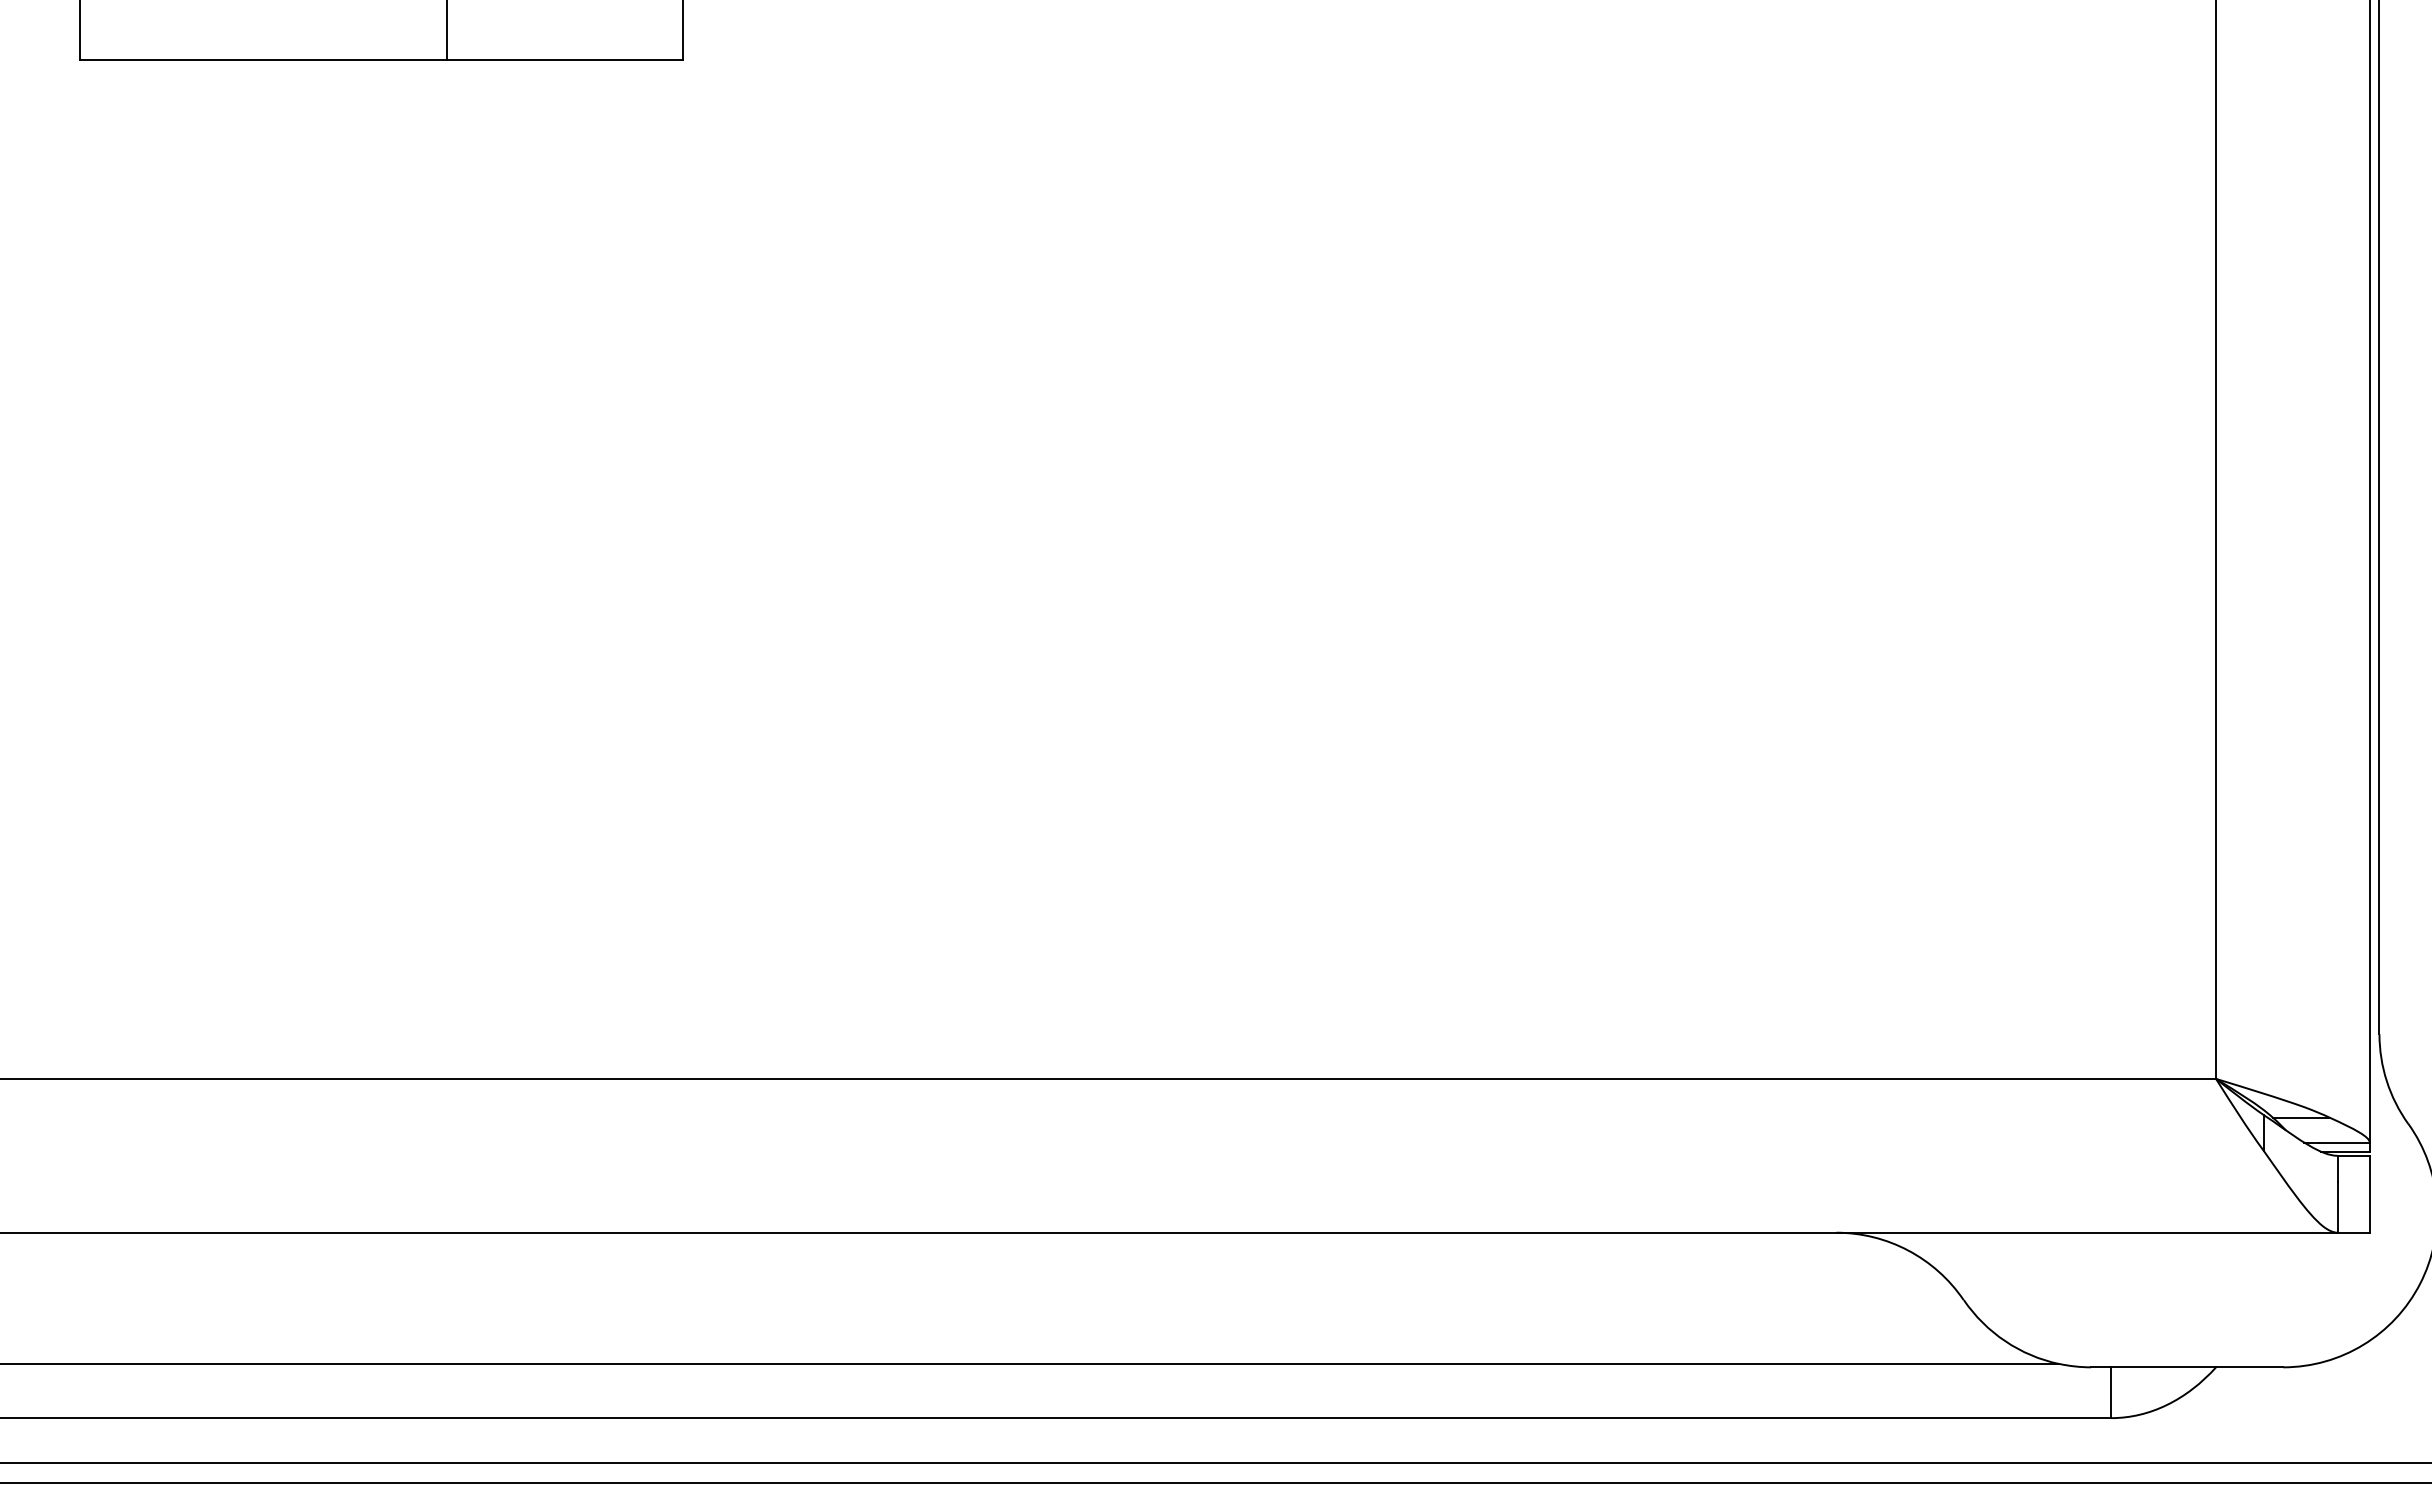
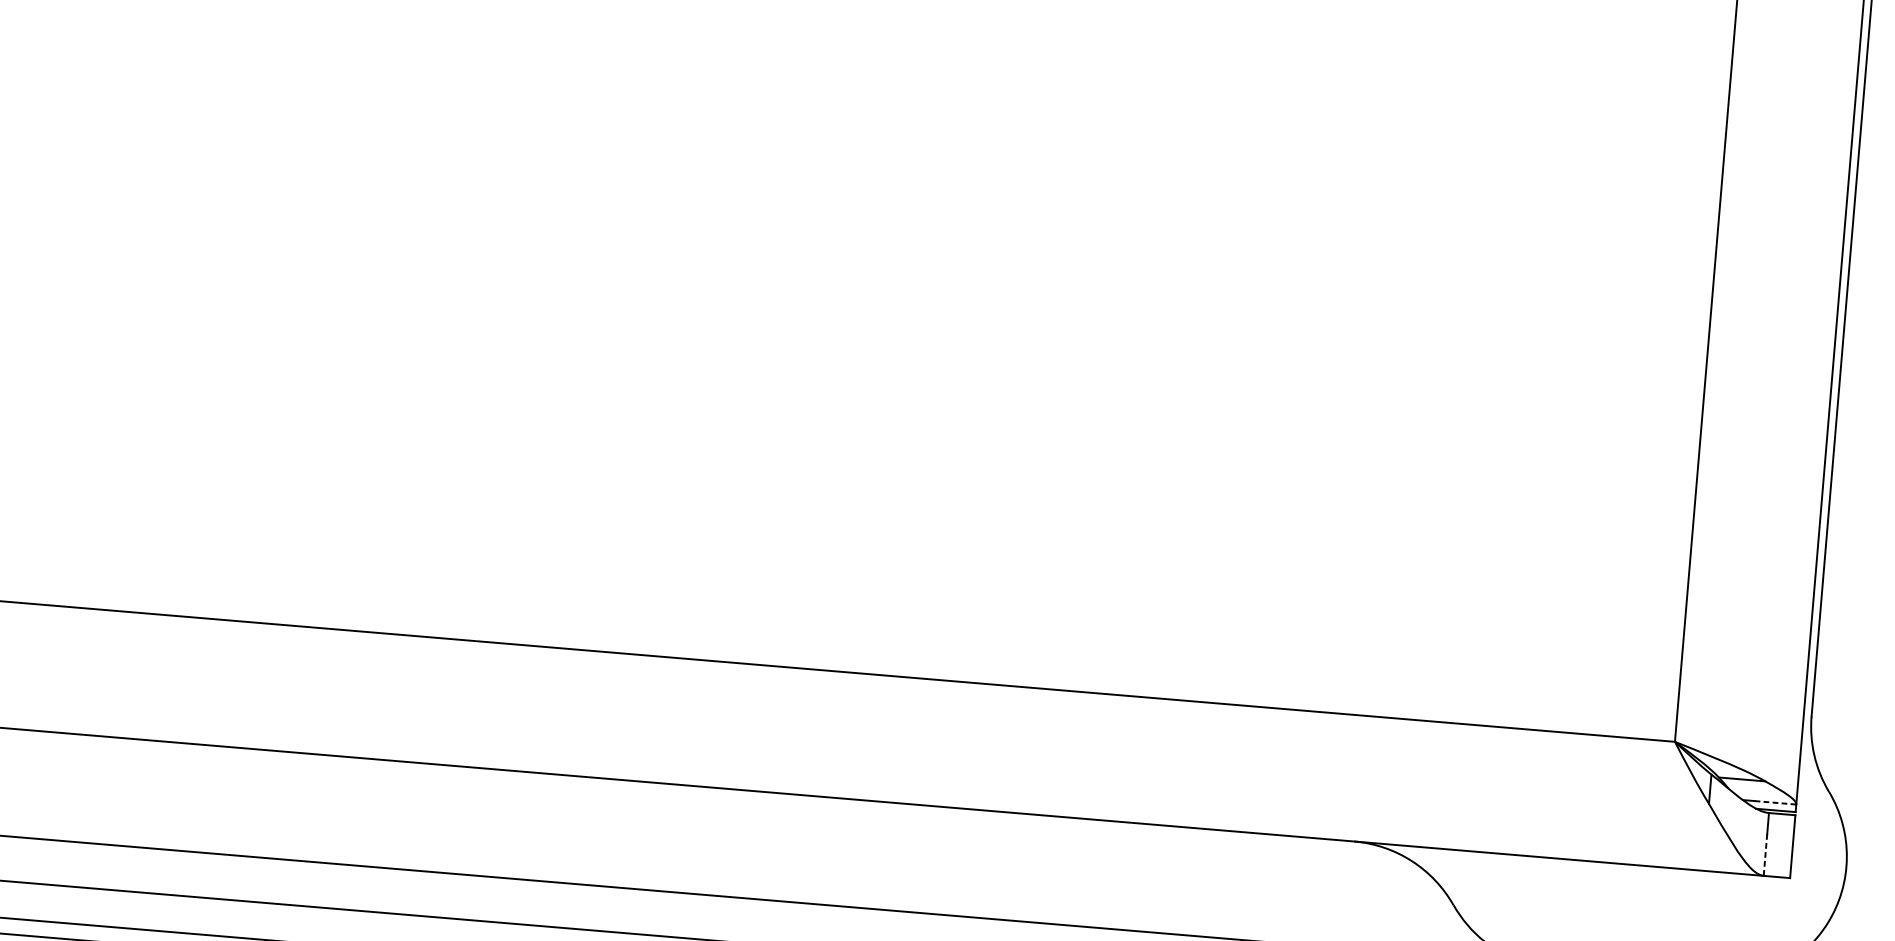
line: (2344, 1142) -> (1775, 802), solid -> dashed
line: (2337, 1207) -> (1765, 855), solid -> dashed

